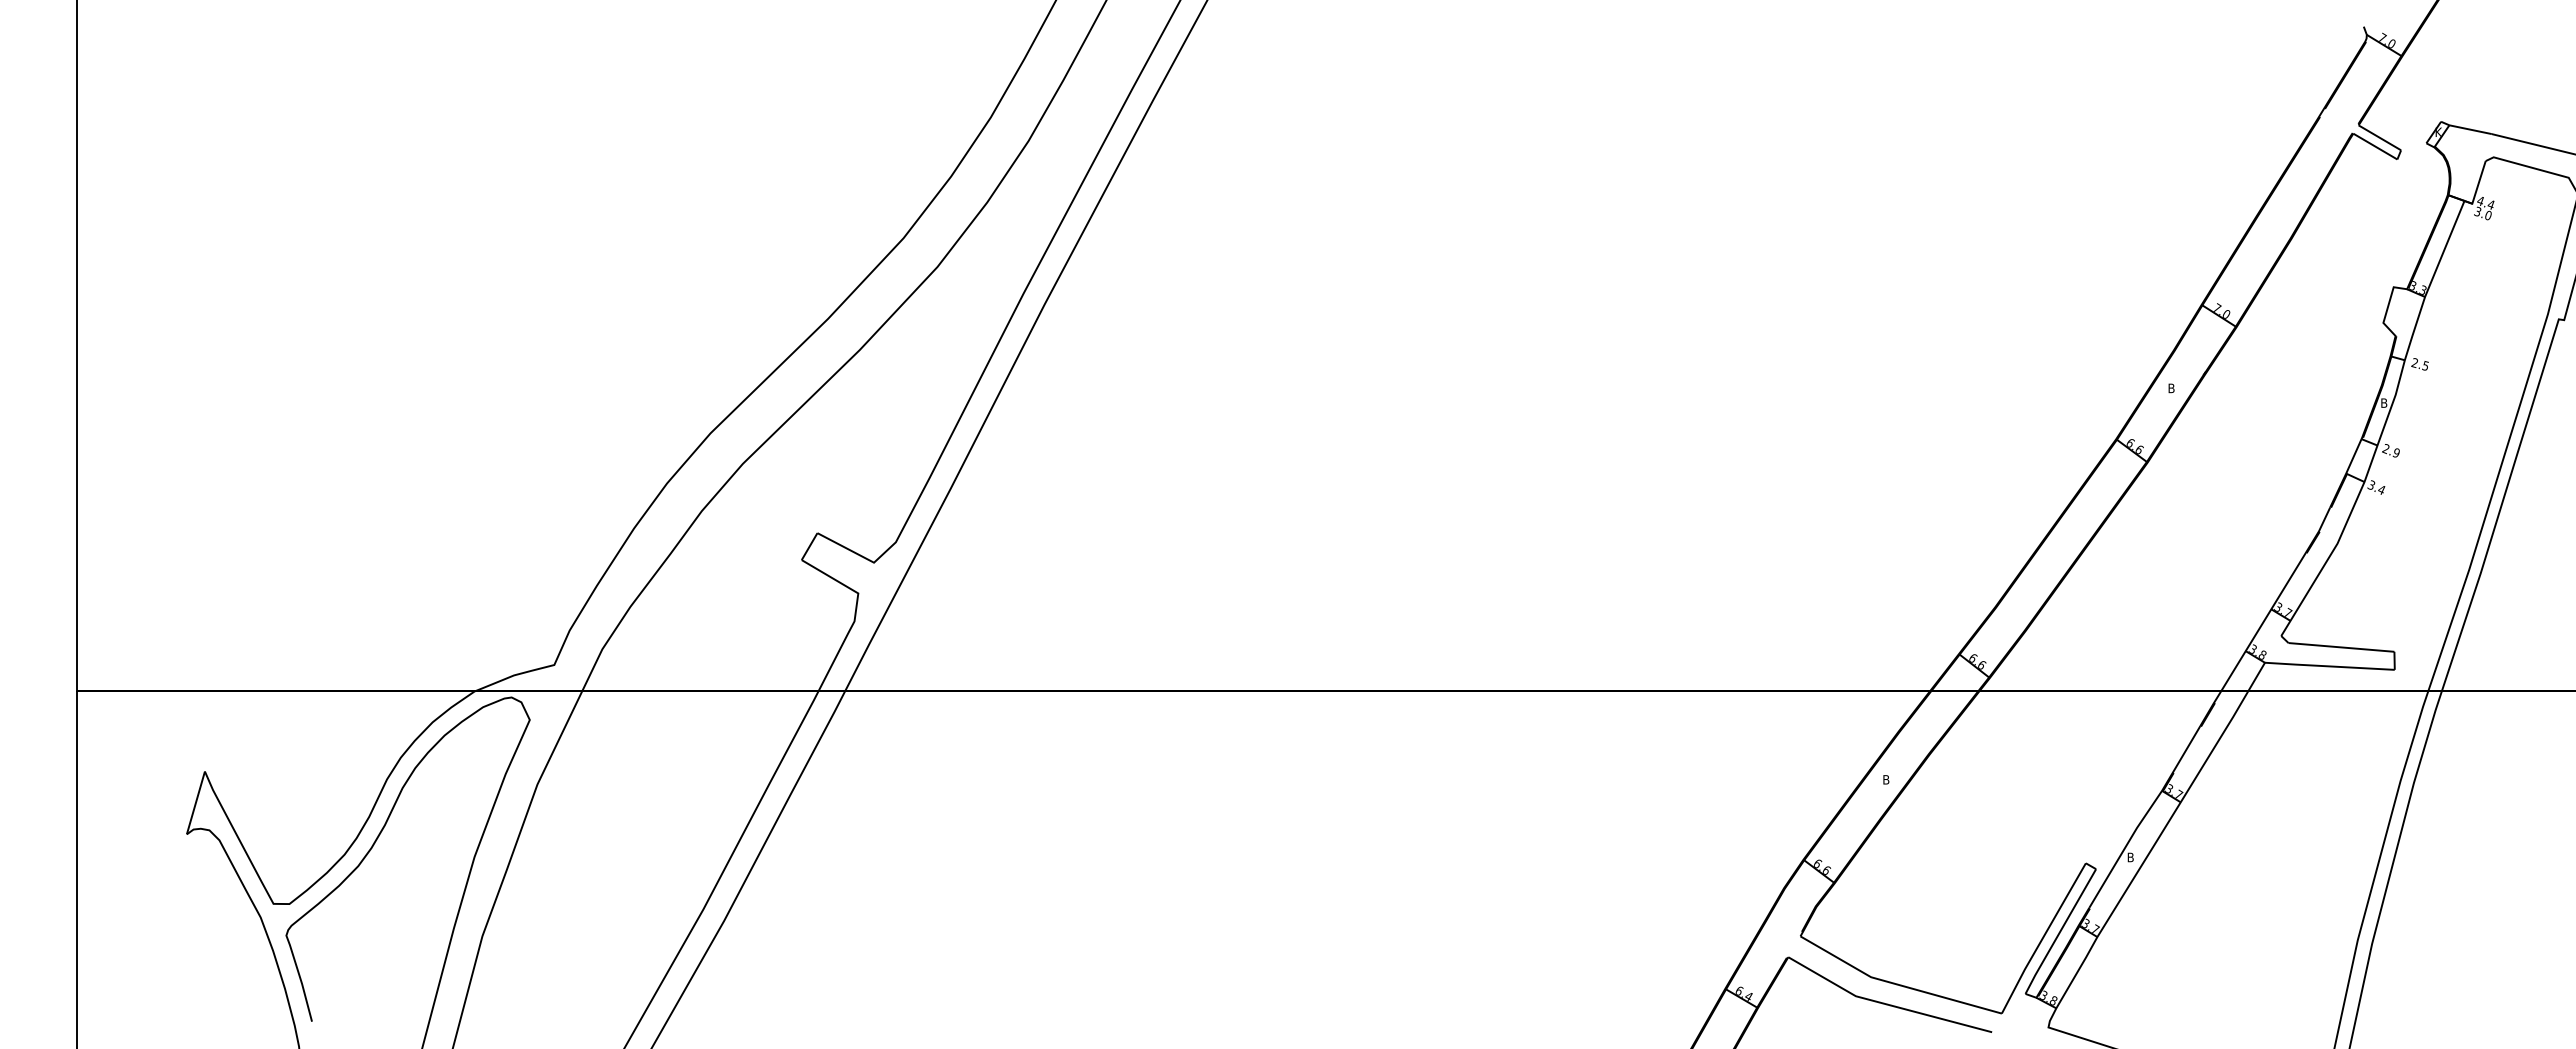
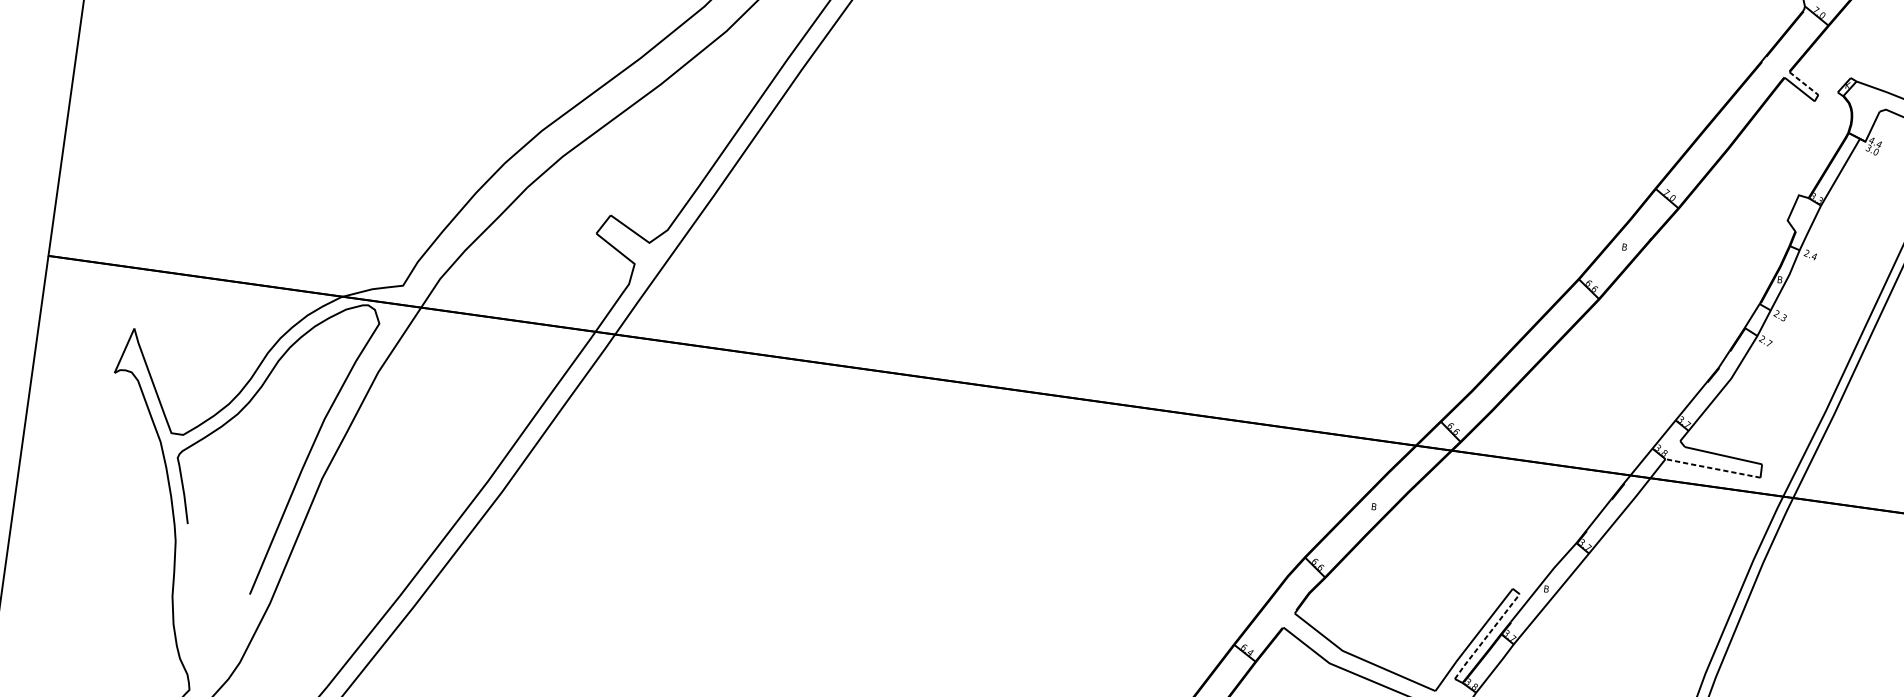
line: (2379, 137) -> (1803, 83), solid -> dashed
text: (2425, 365) -> (1814, 256), 2.5 -> 2.4
text: (2395, 452) -> (1783, 317), 2.9 -> 2.3
text: (2376, 487) -> (1765, 341), 3.4 -> 2.7
line: (2329, 666) -> (1712, 468), solid -> dashed
line: (2060, 932) -> (1487, 637), solid -> dashed

